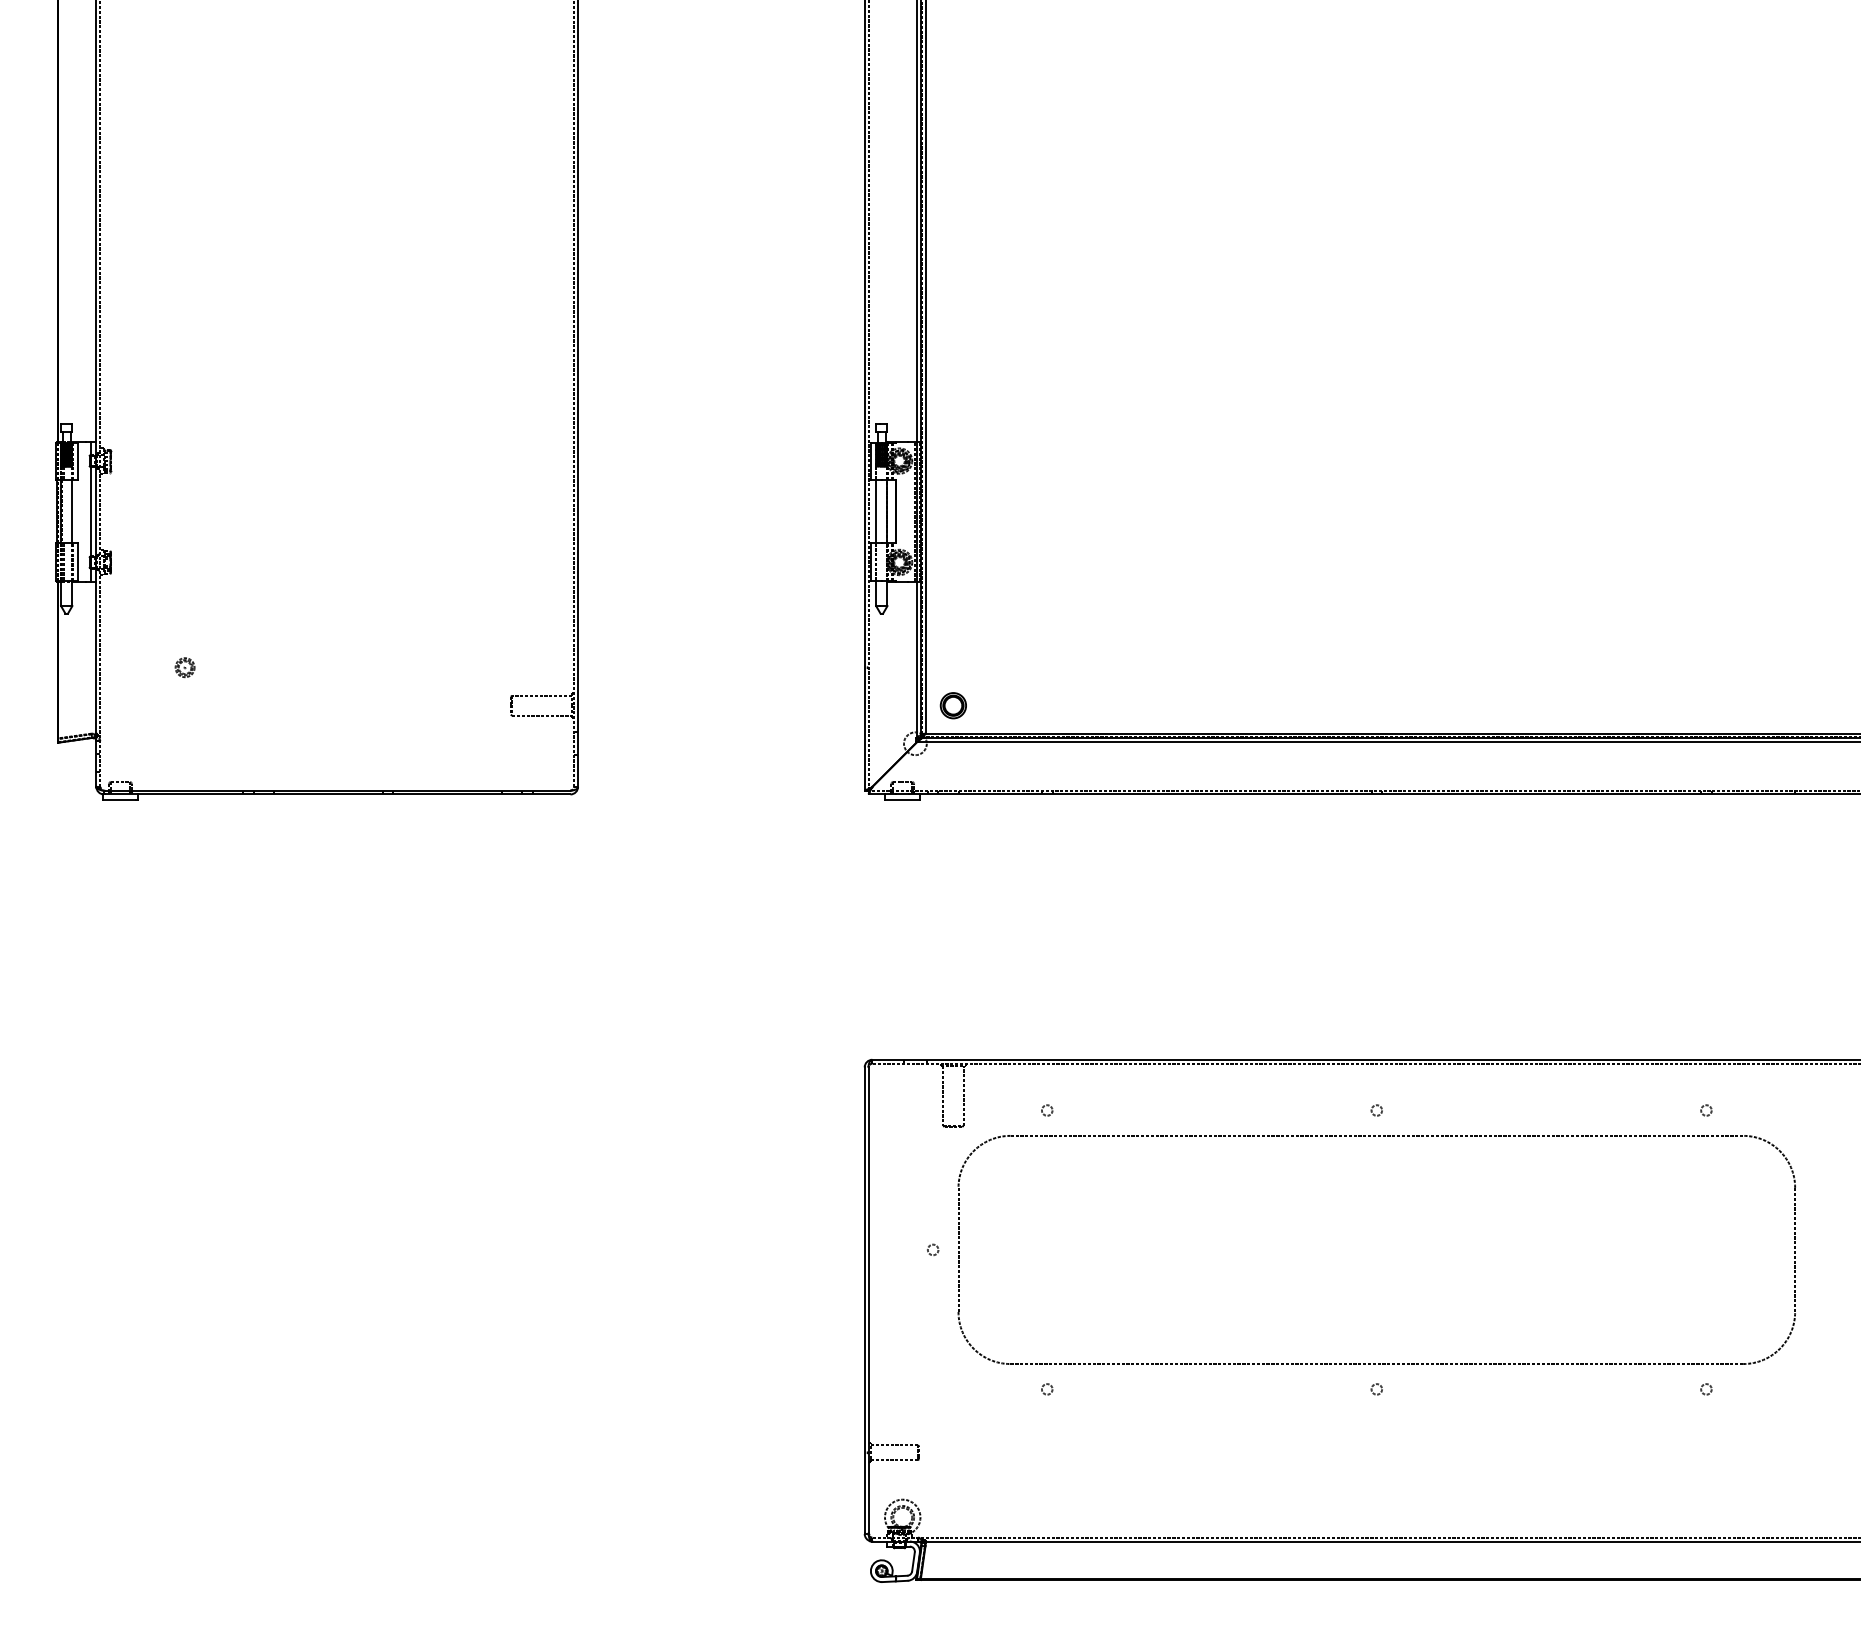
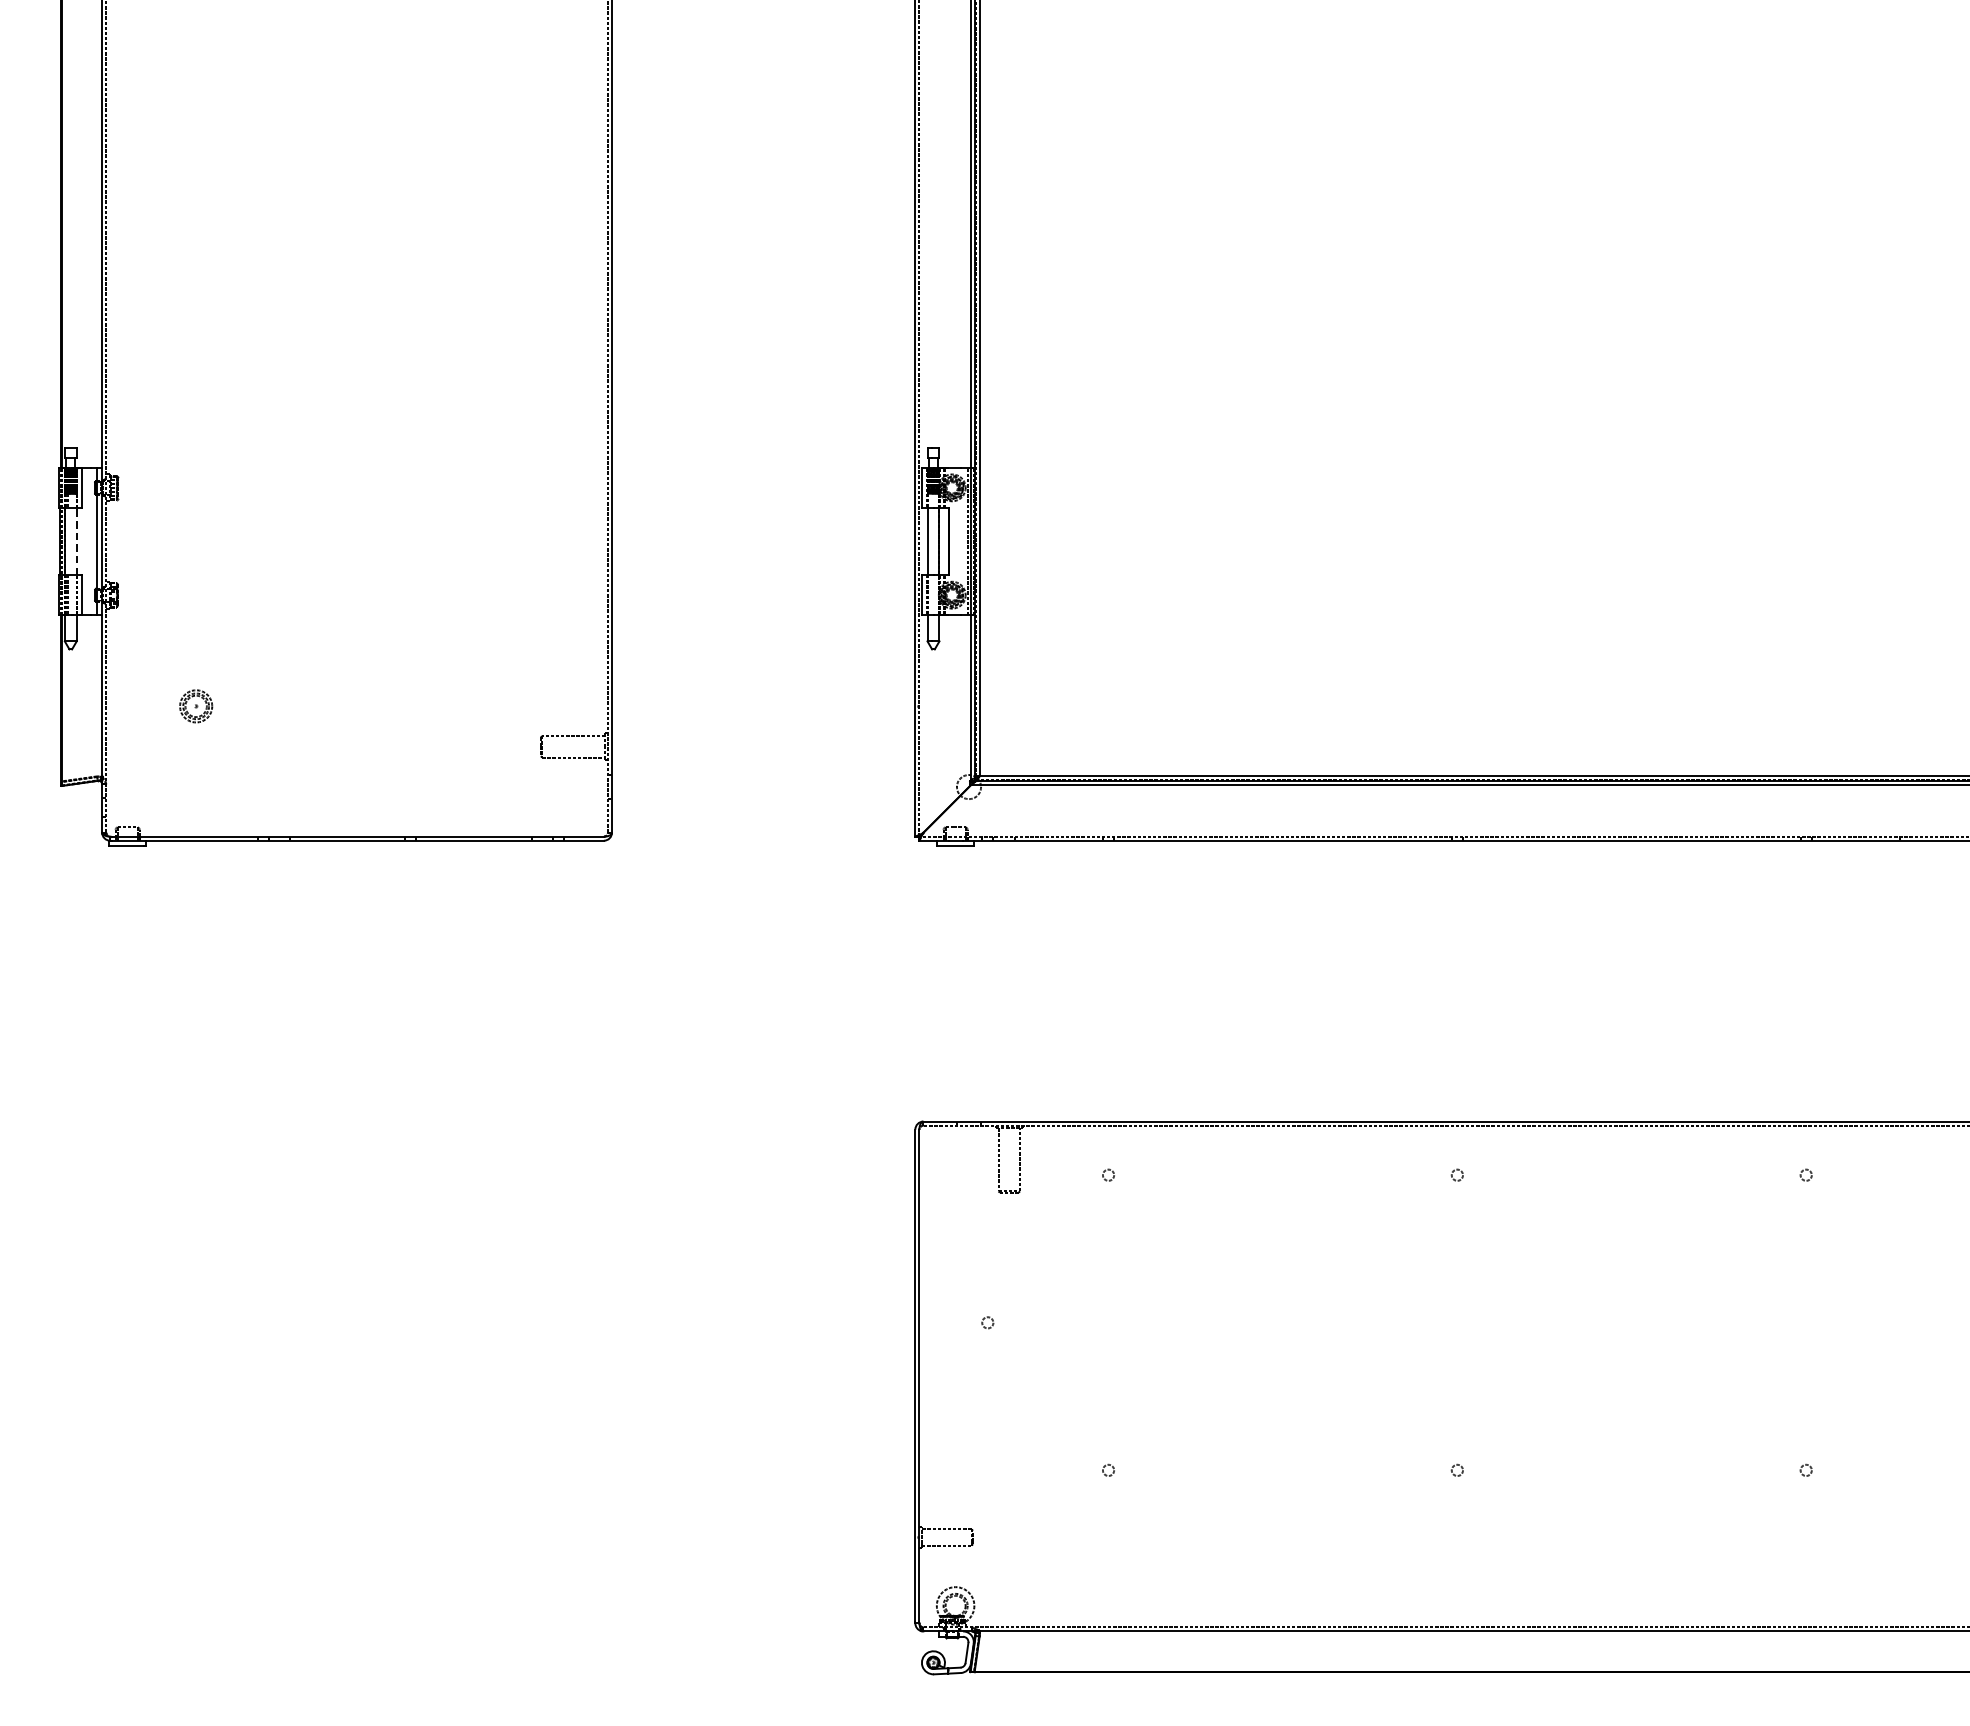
line: (72, 511) -> (76, 541), solid -> dashed
part: (184, 667) -> (195, 706), size x1.6
part: (952, 705) -> (1008, 746), removed
part: (1375, 1136) -> (1455, 1202), removed

